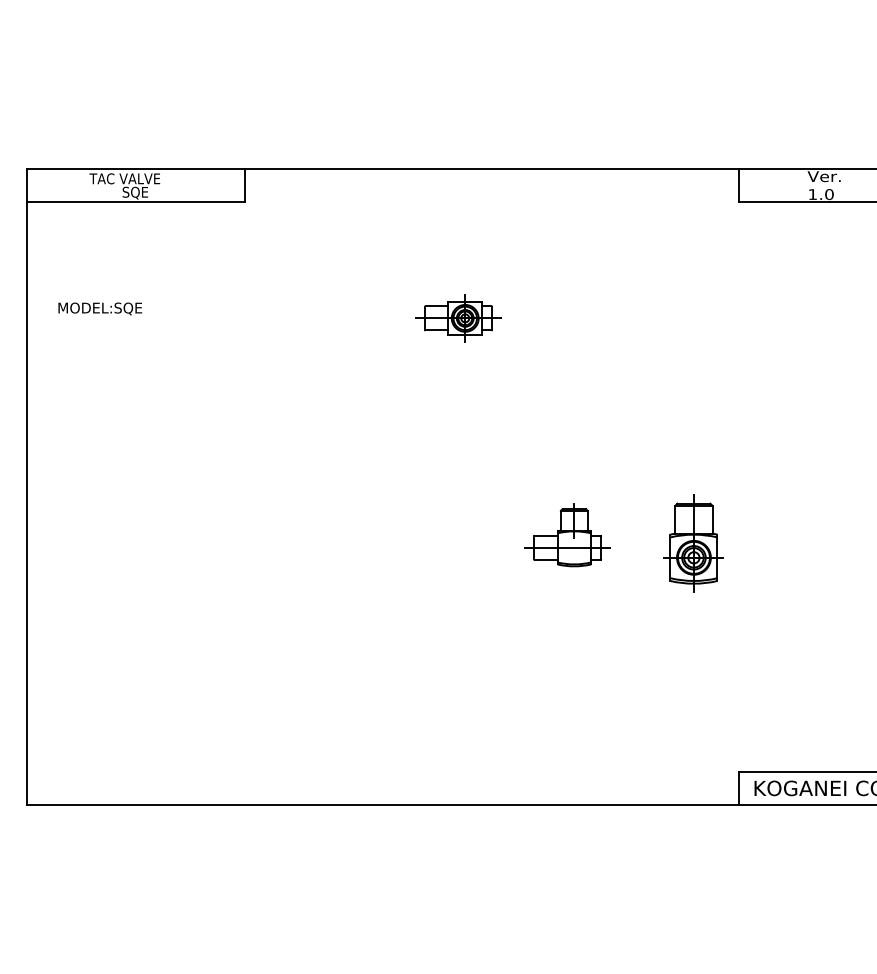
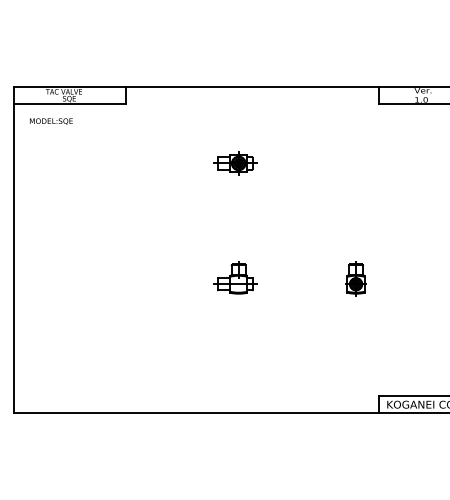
text: (100, 308) -> (51, 121), moved
part: (568, 534) -> (235, 277), moved
part: (692, 542) -> (355, 278), size x0.71

